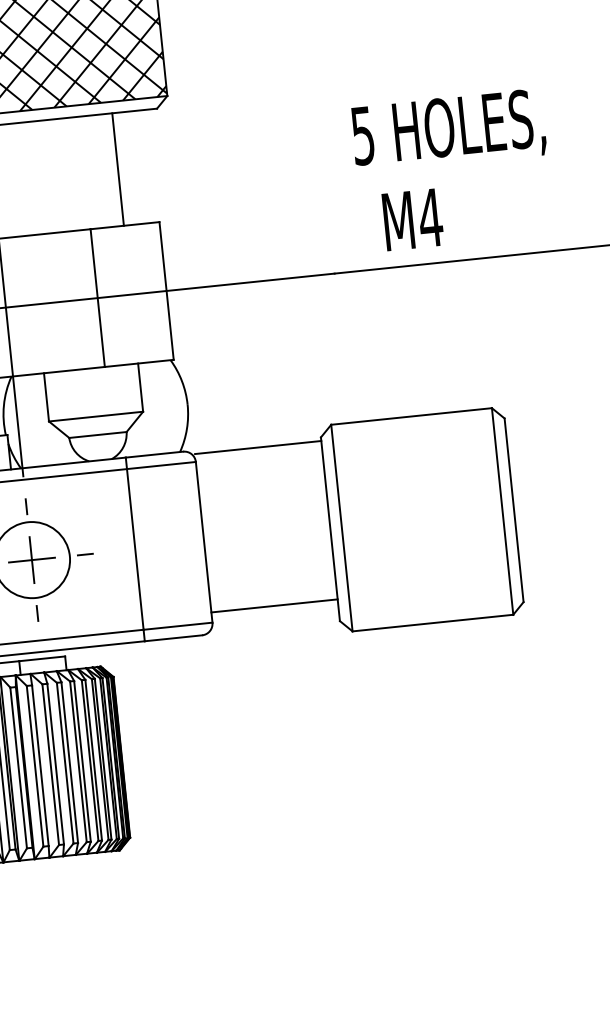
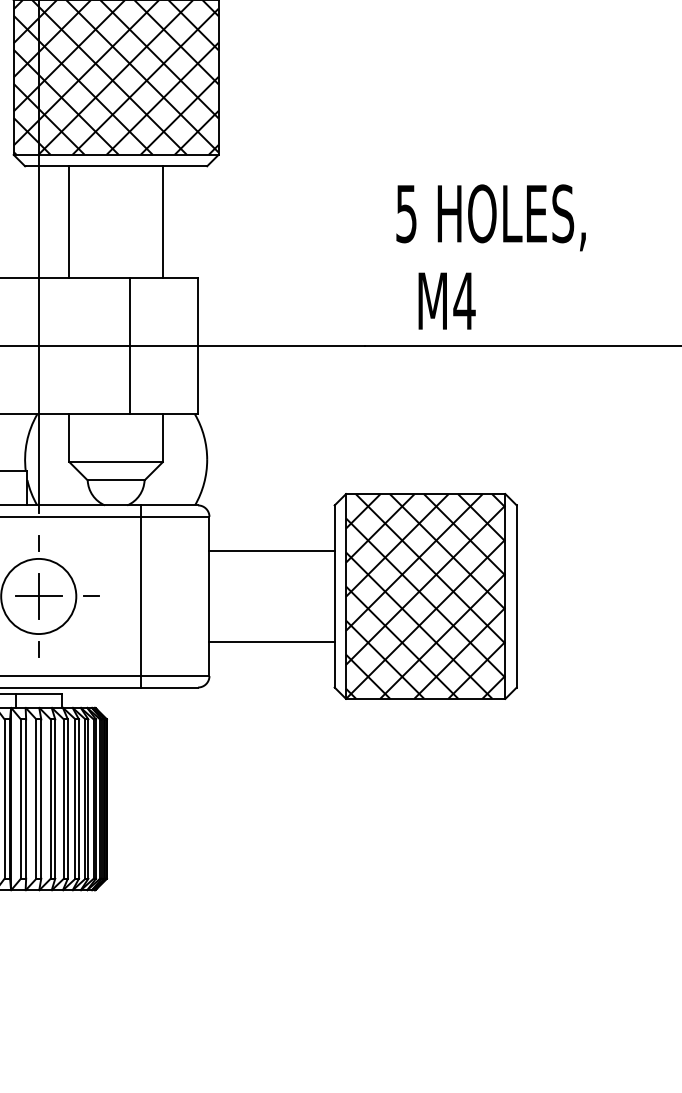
line: (23, 178) -> (69, 221), added
line: (257, 447) -> (271, 550), moved
hatch: (422, 519) -> (425, 596), added
line: (274, 606) -> (271, 642), moved

